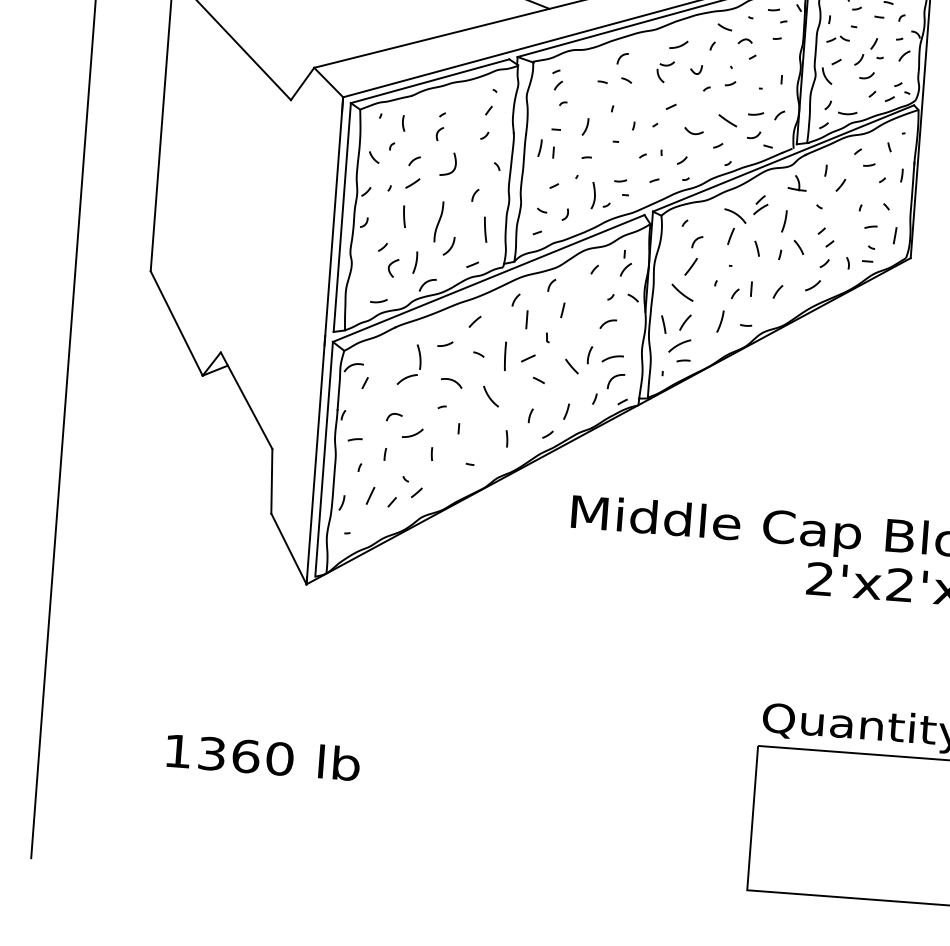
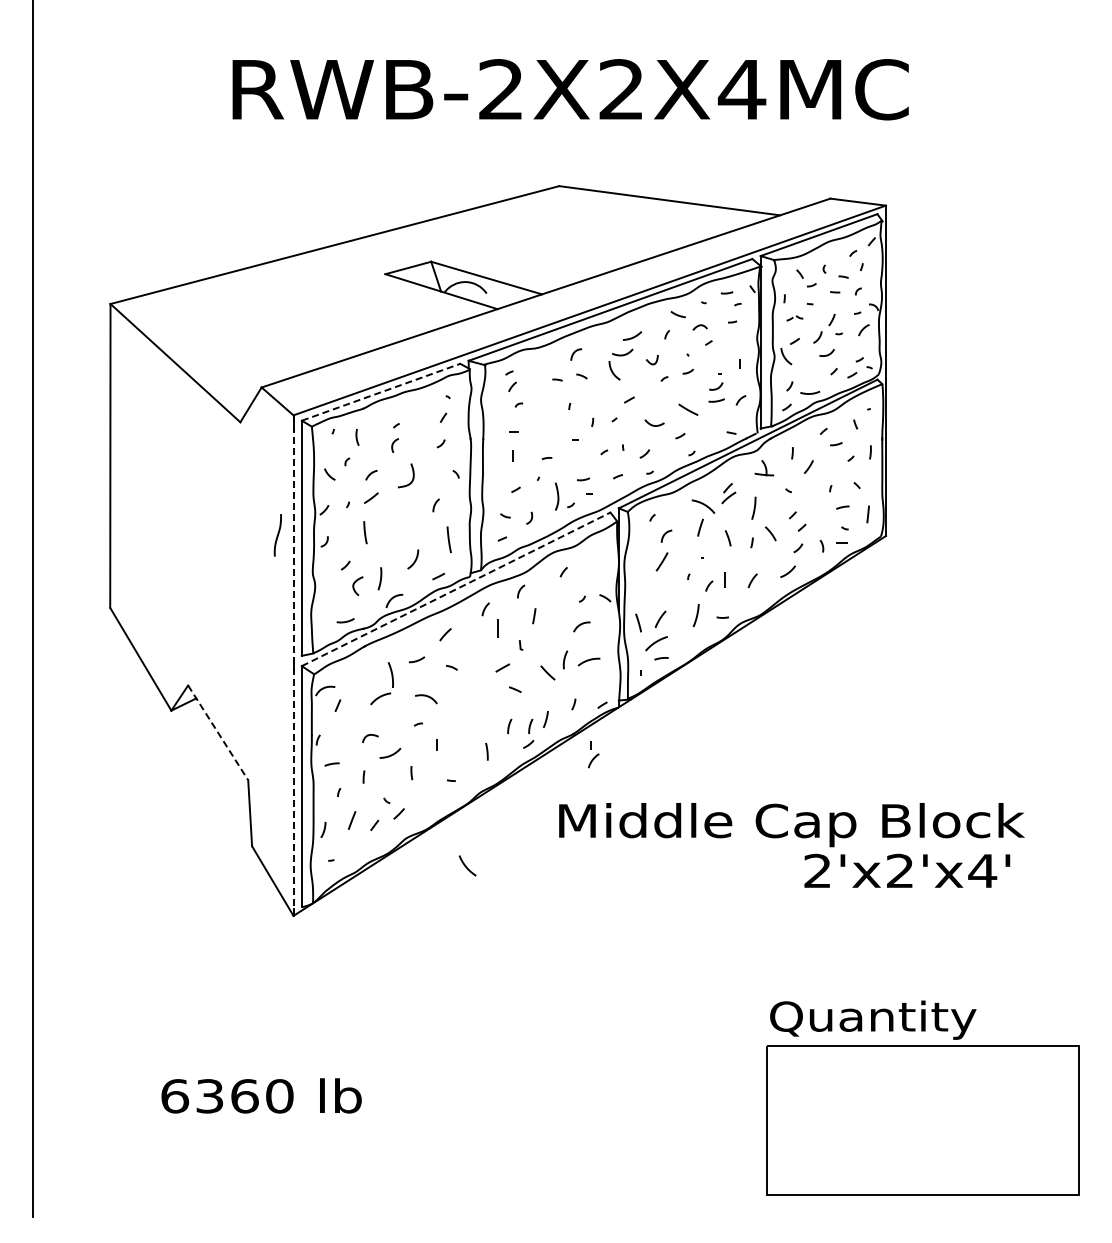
part: (837, 39) -> (794, 318), size x0.7
part: (665, 71) -> (620, 364), size x1.4
line: (430, 81) -> (381, 392), solid -> dashed
curve: (586, 126) -> (544, 426), removed
curve: (755, 136) -> (717, 387), moved
line: (539, 148) -> (498, 452), removed
curve: (438, 222) -> (277, 535), moved
part: (626, 263) -> (593, 754), moved
line: (489, 278) -> (456, 589), solid -> dashed
curve: (681, 292) -> (654, 588), removed
line: (324, 341) -> (293, 666), solid -> dashed
line: (504, 356) -> (478, 667), removed
curve: (613, 379) -> (591, 682), removed
curve: (489, 396) -> (466, 865), moved
line: (246, 401) -> (218, 733), solid -> dashed
curve: (551, 417) -> (530, 726), added
text: (178, 751) -> (175, 1096), 1360 -> 6360

